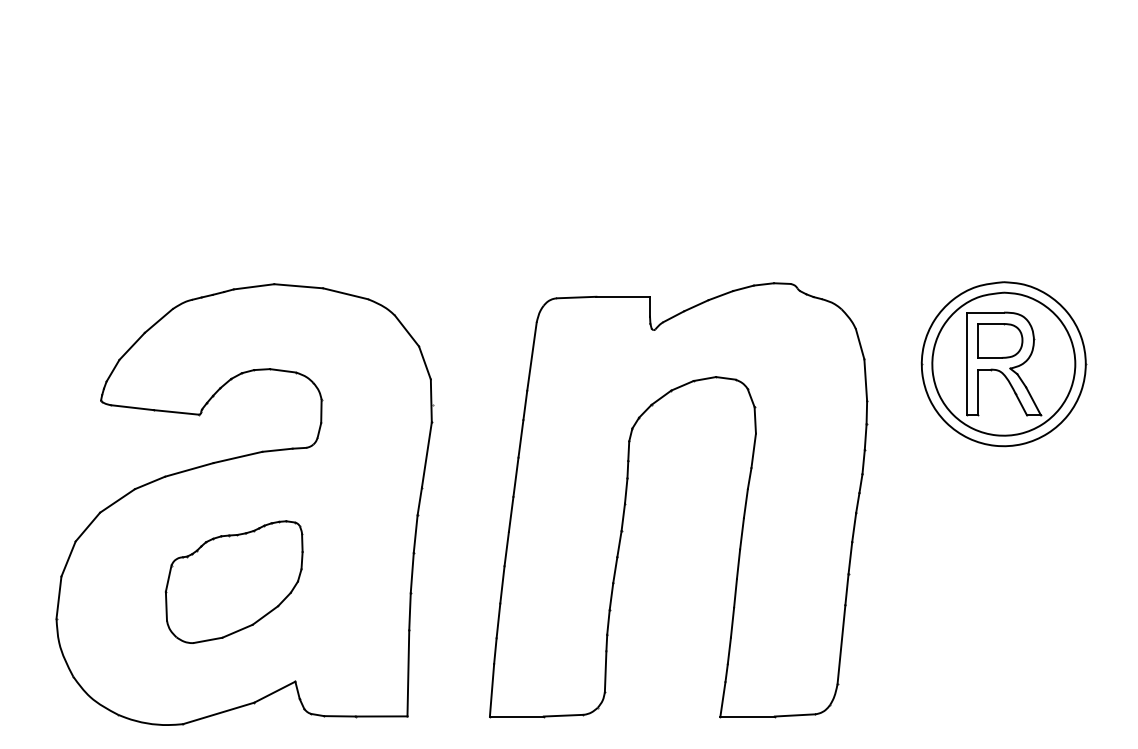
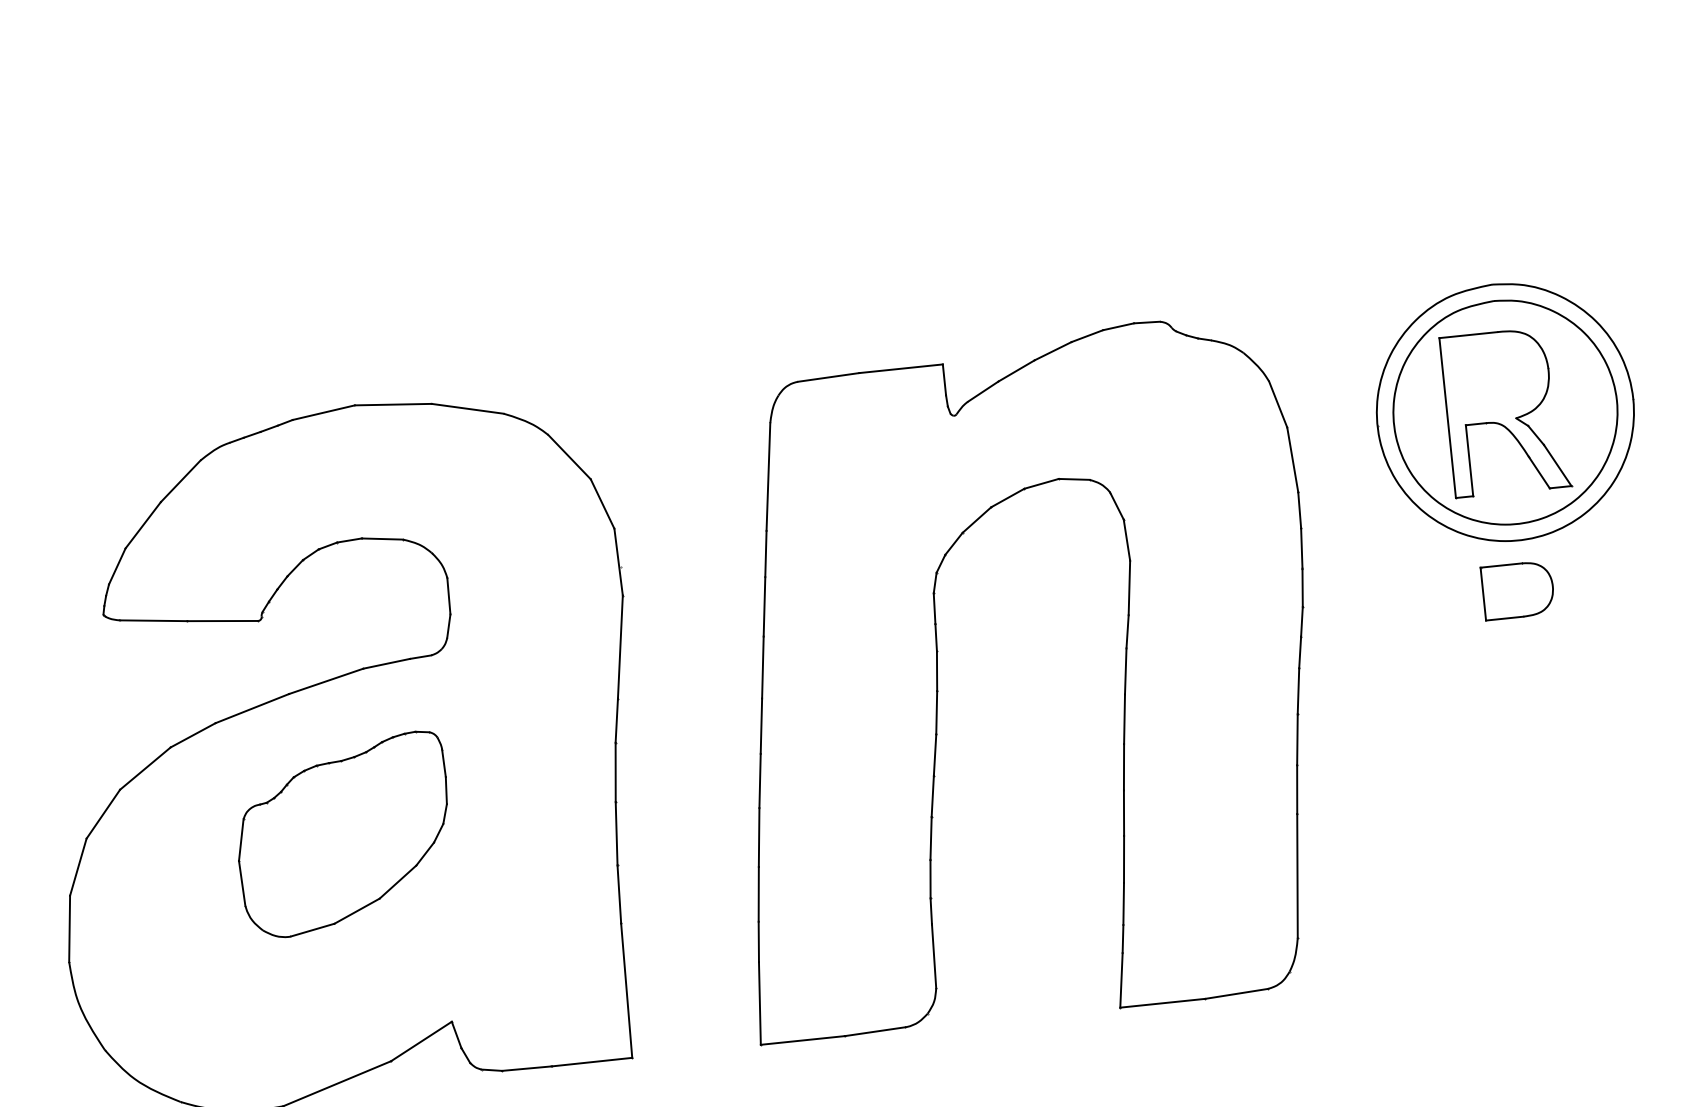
part: (1000, 340) -> (1518, 589), moved
part: (234, 581) -> (344, 834), moved

